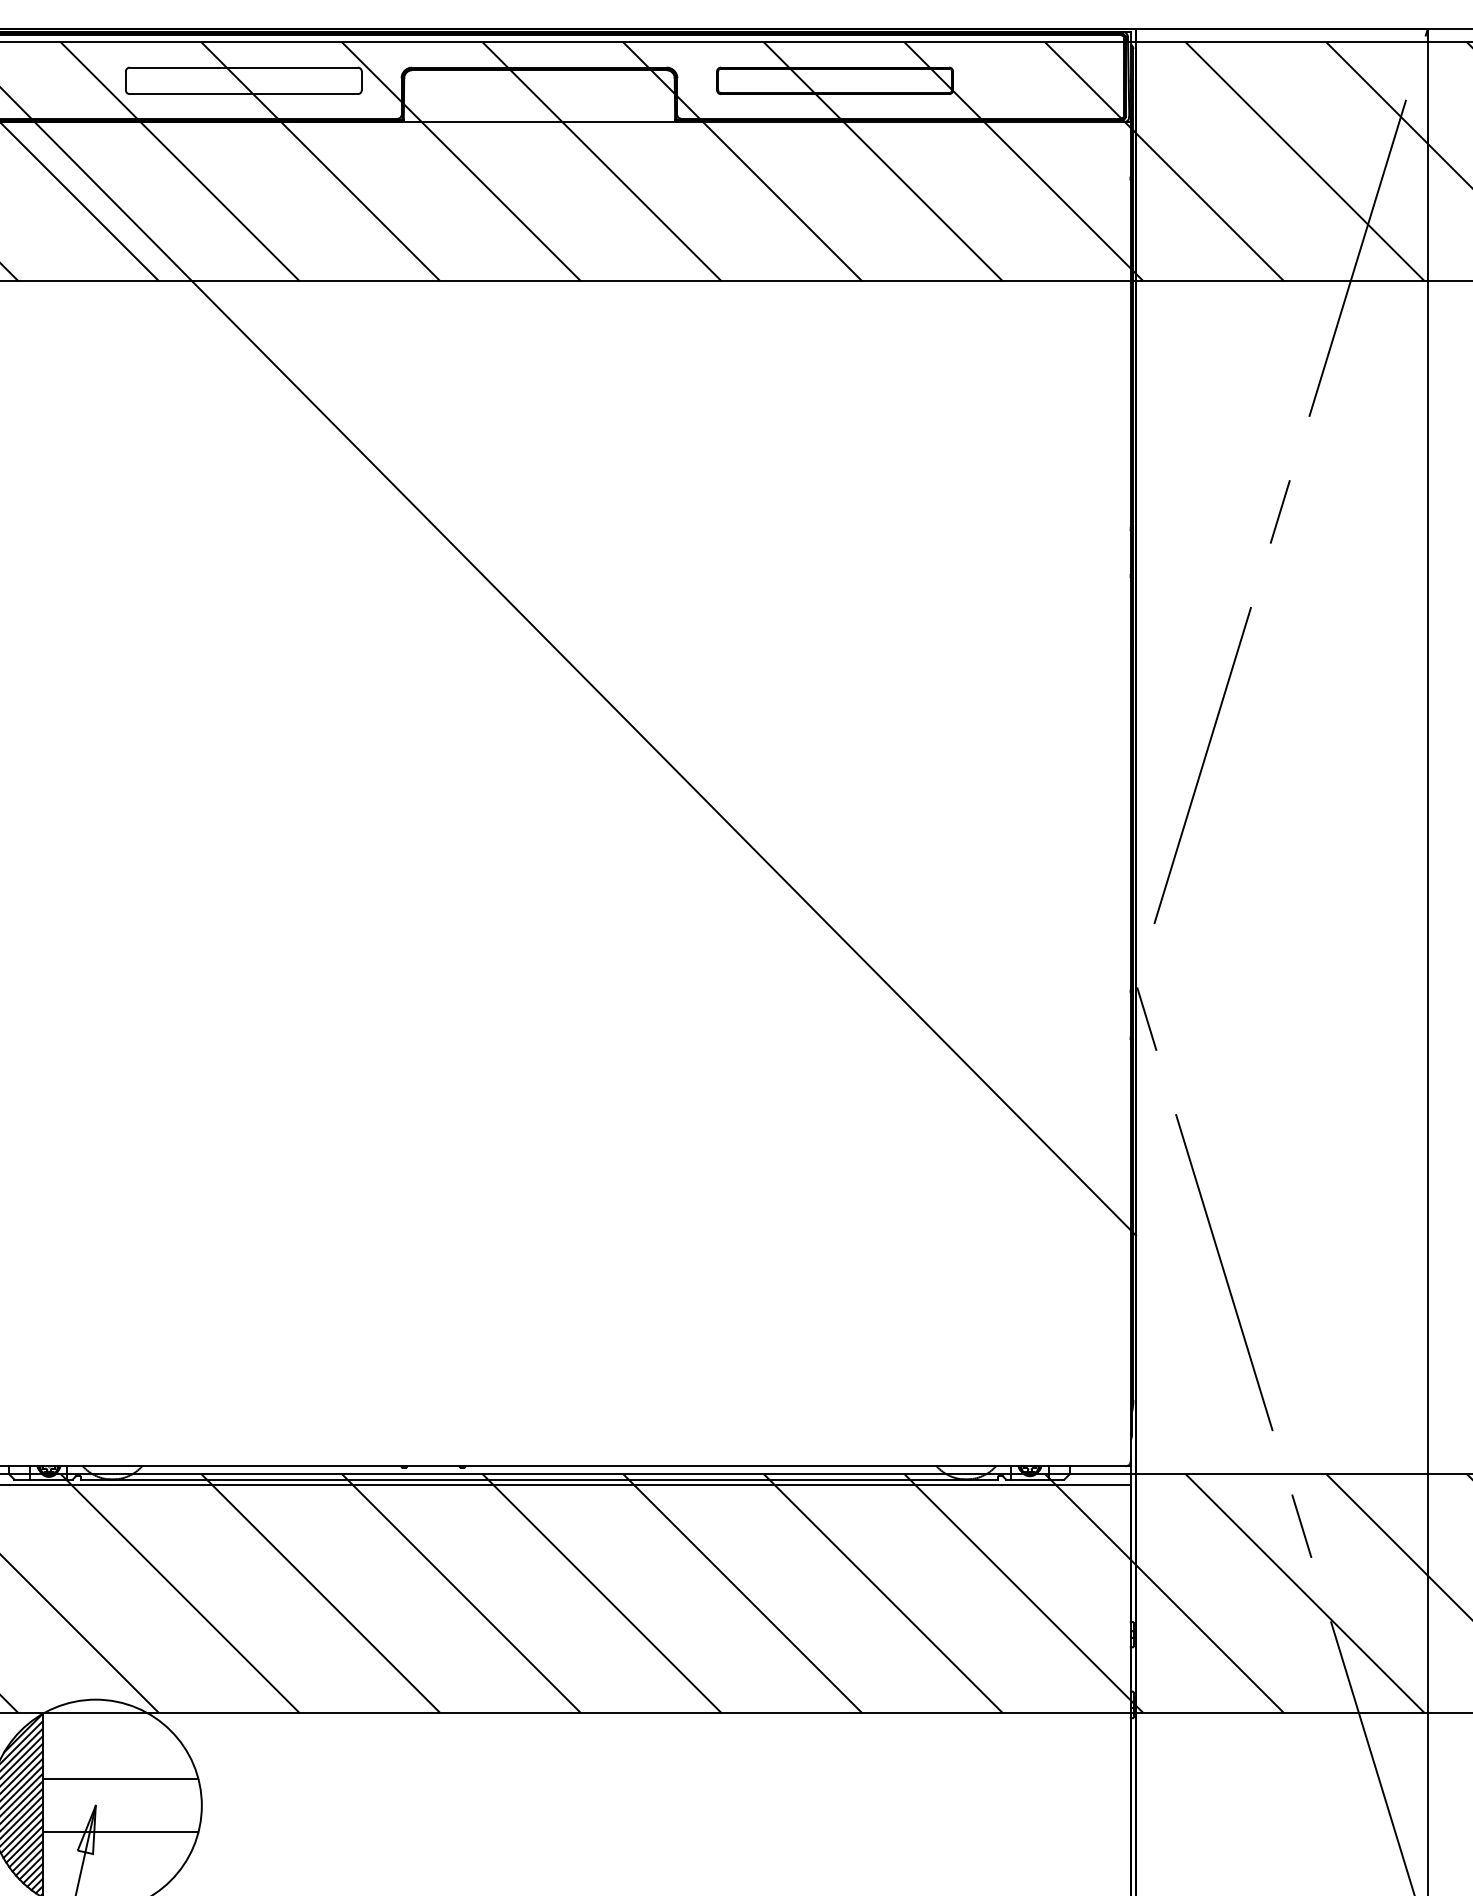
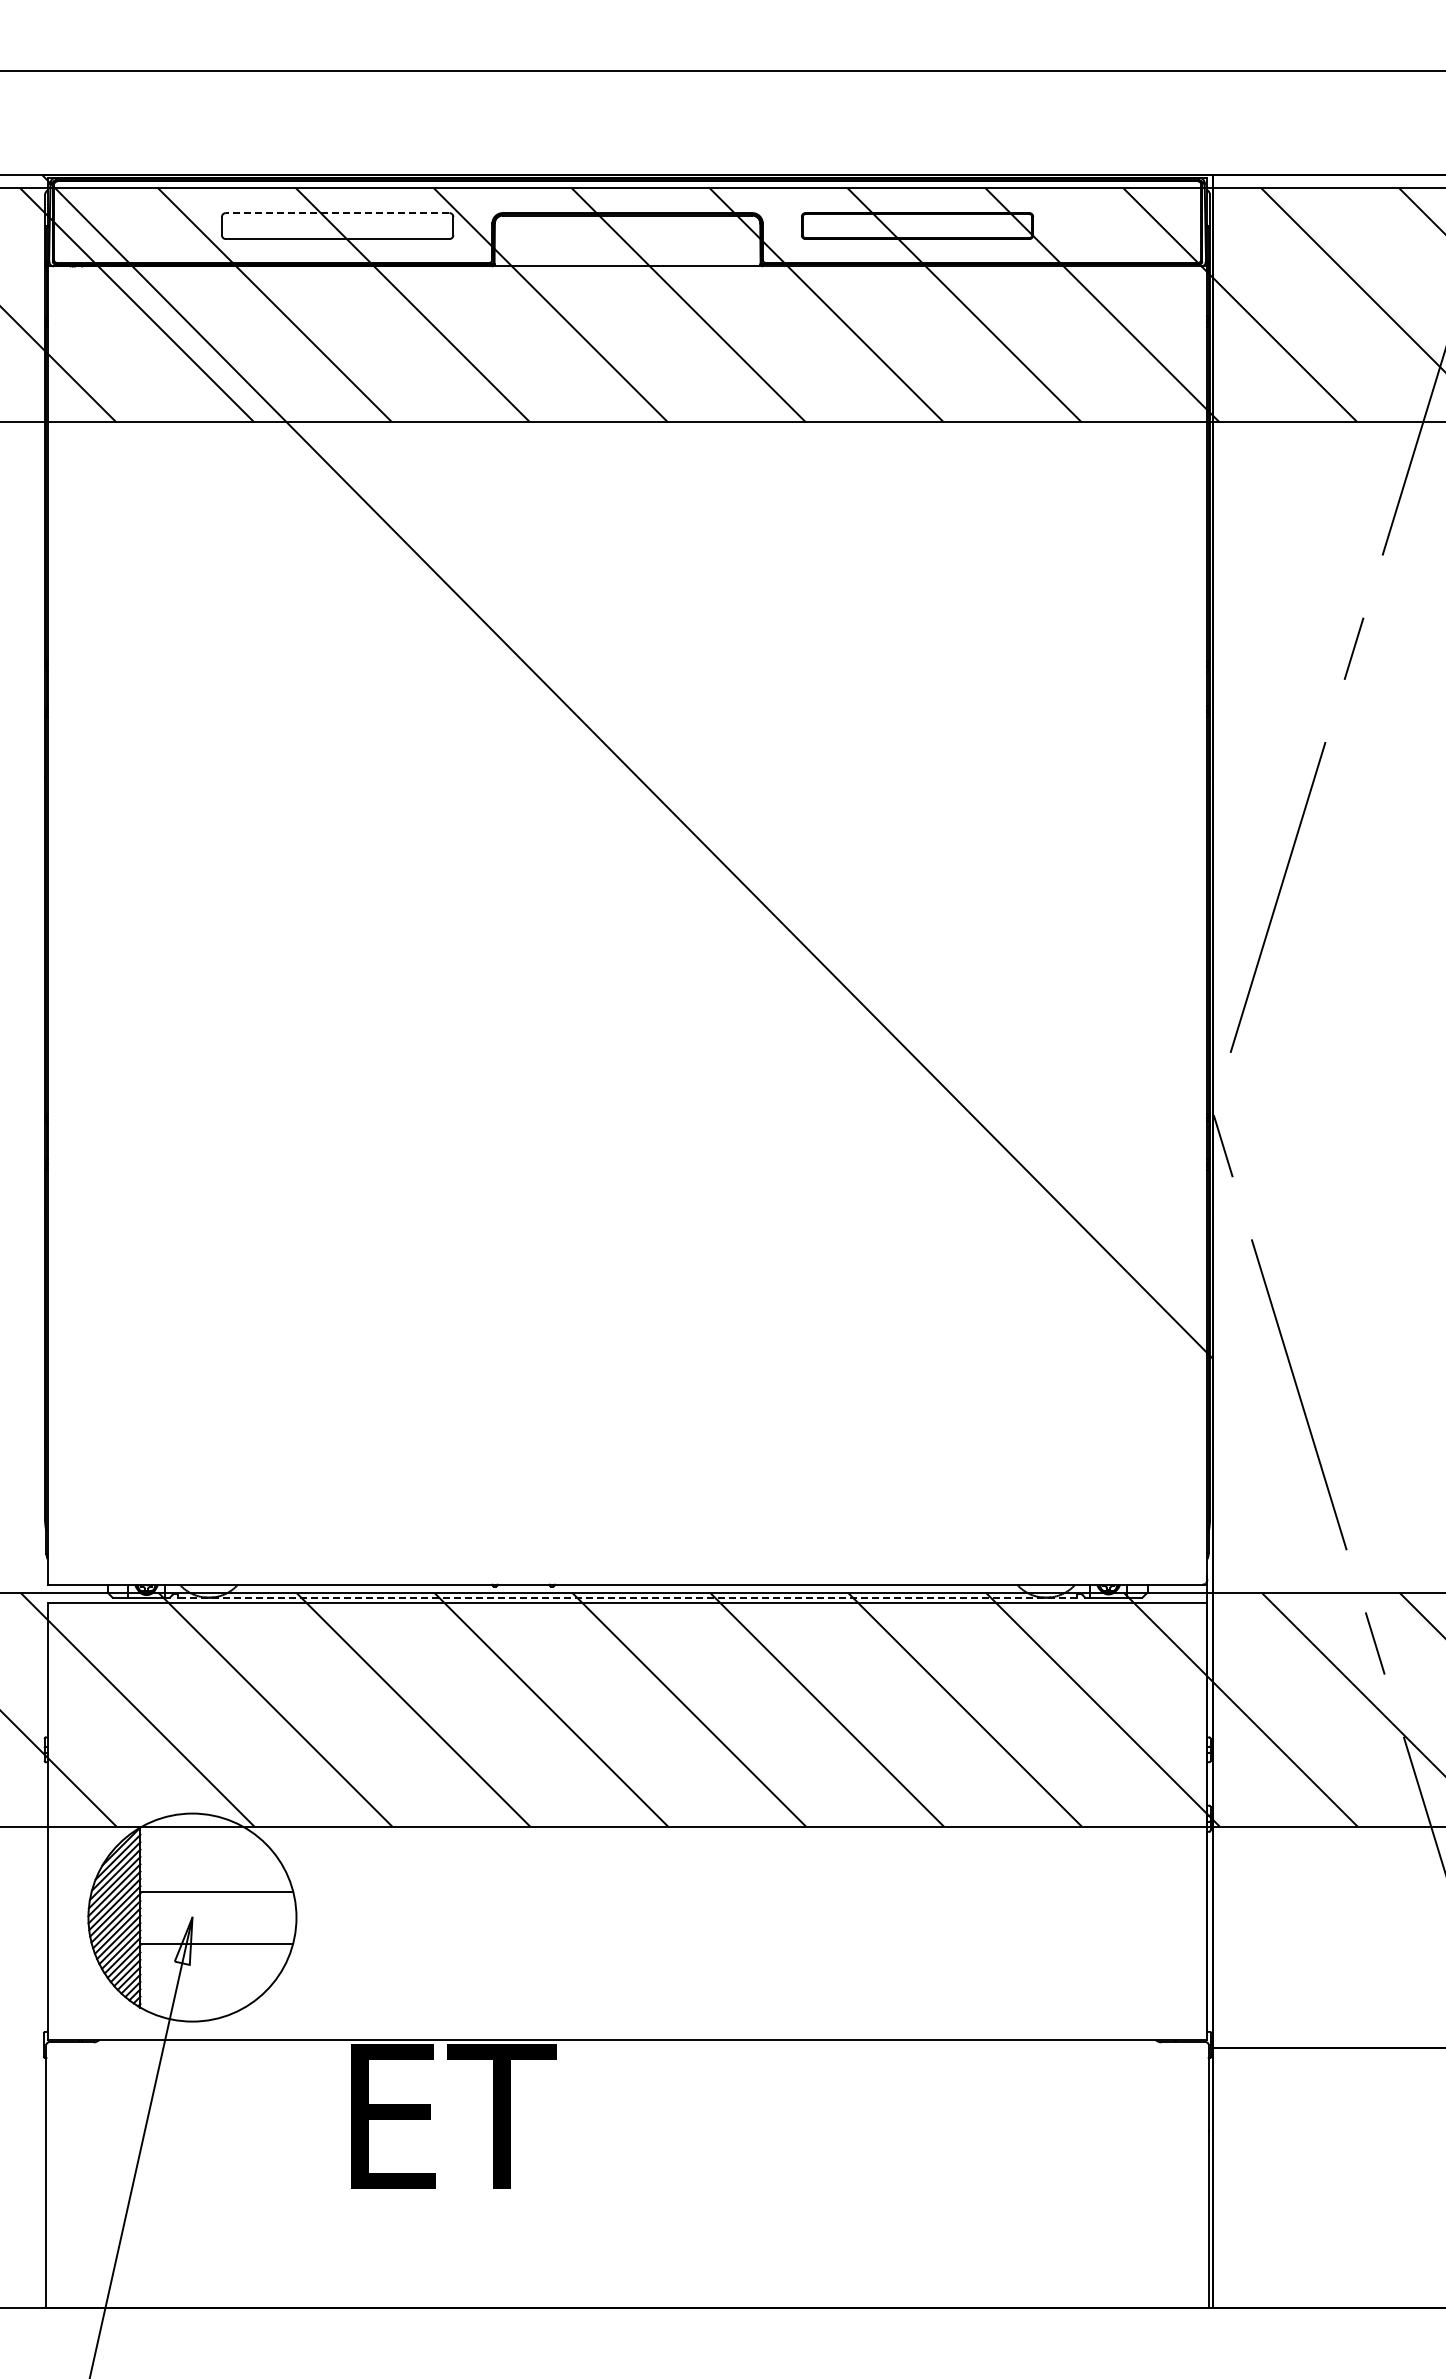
line: (243, 68) -> (337, 213), solid -> dashed
line: (539, 1479) -> (627, 1597), solid -> dashed

